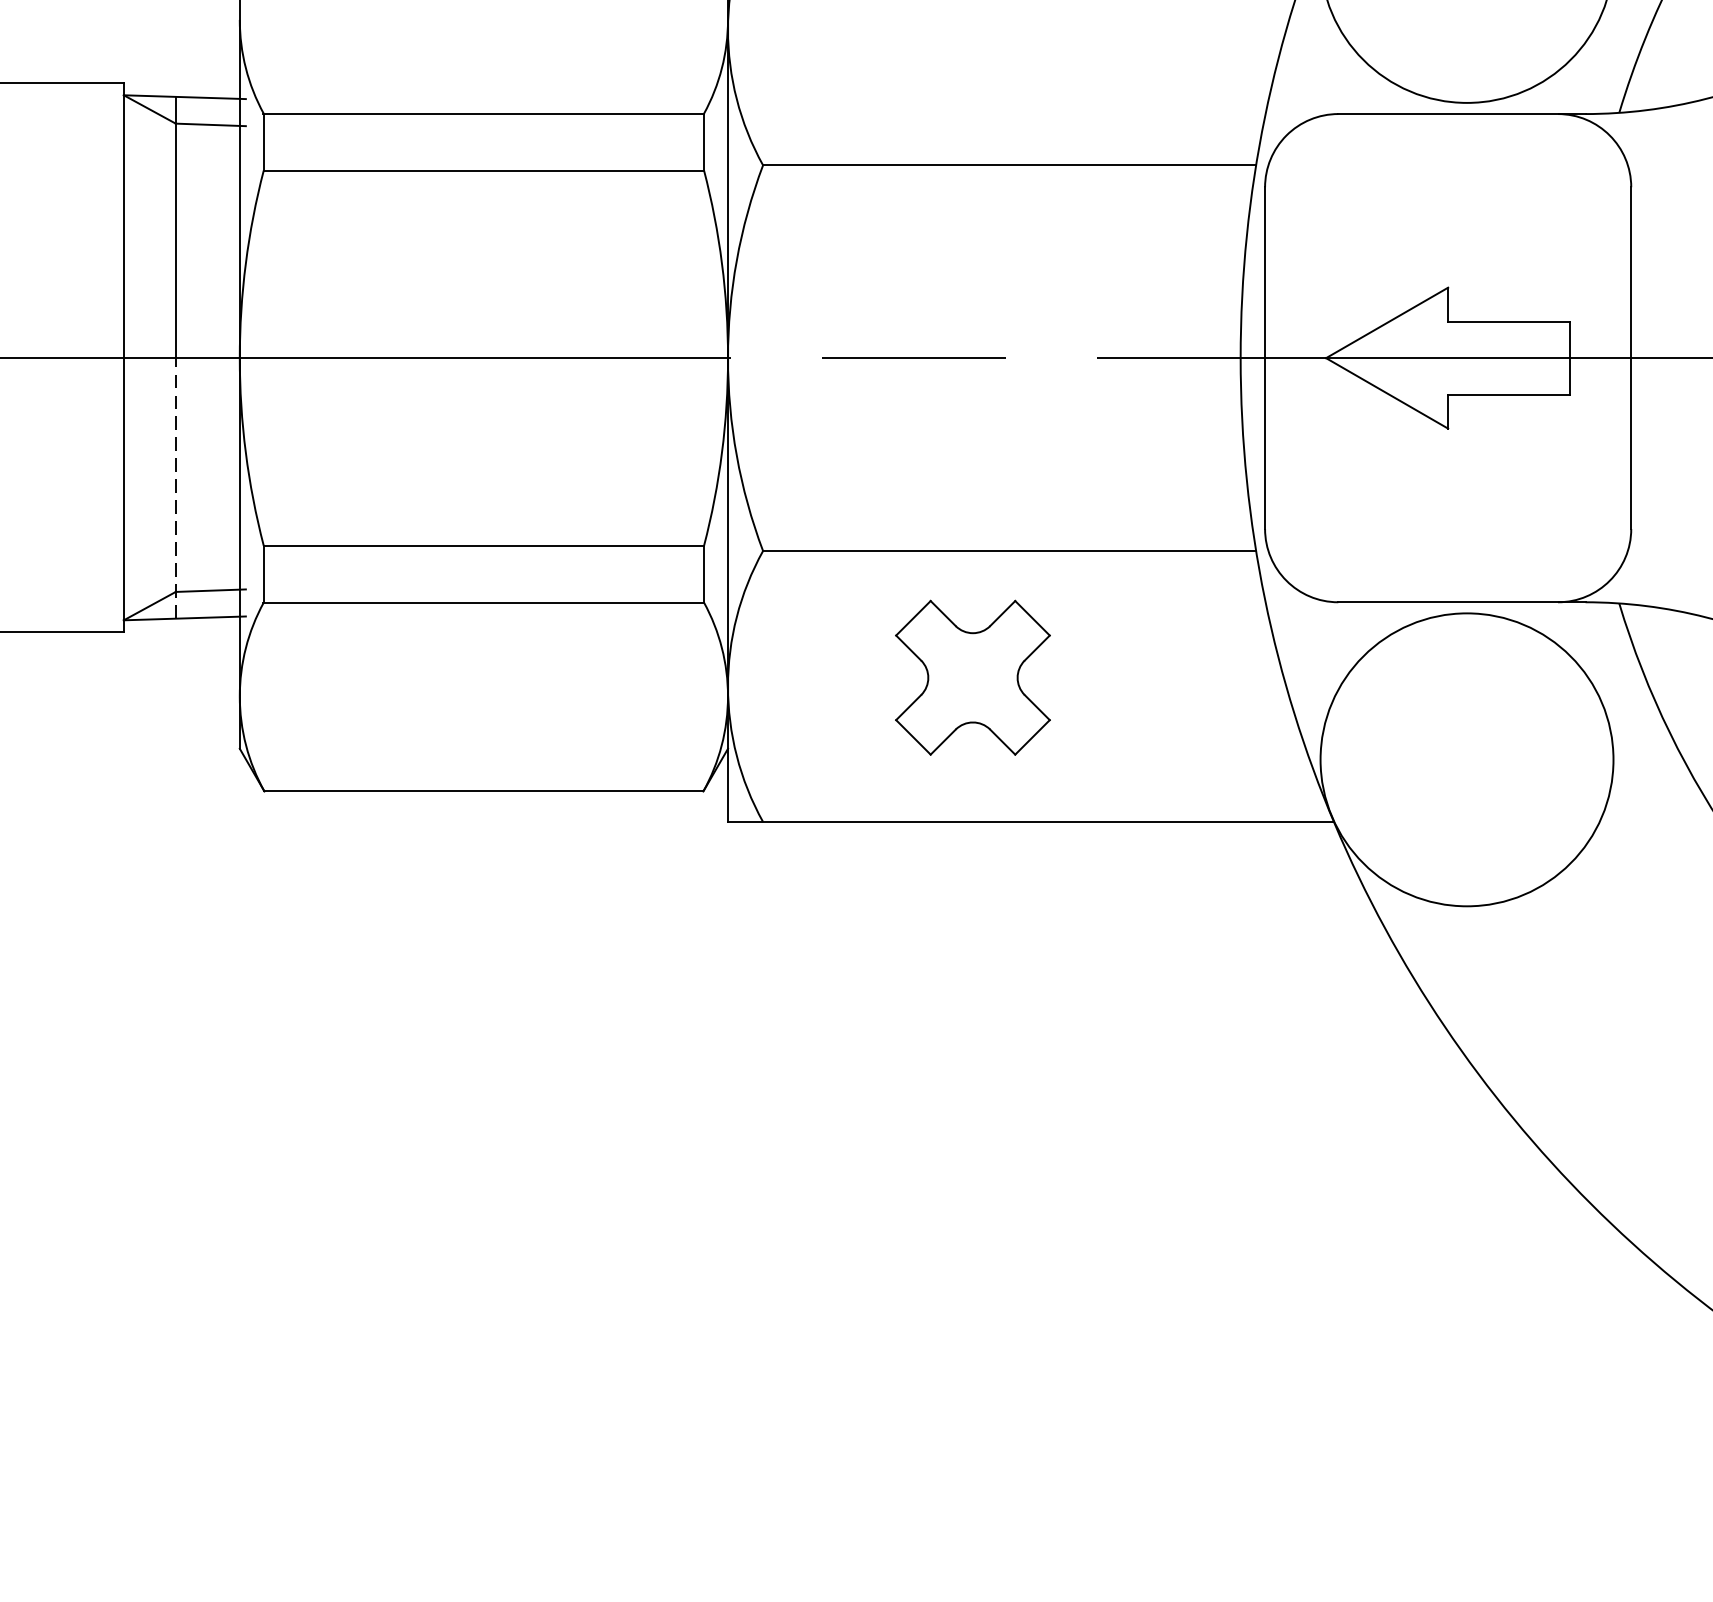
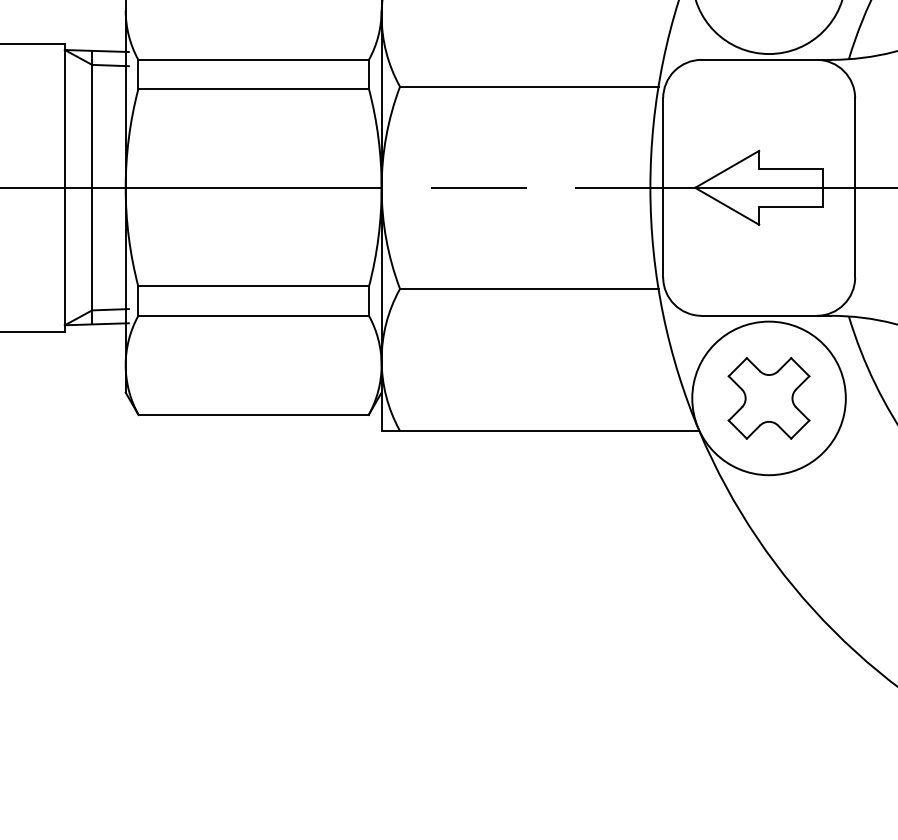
line: (176, 487) -> (92, 255), dashed -> solid
part: (971, 677) -> (768, 398), moved

